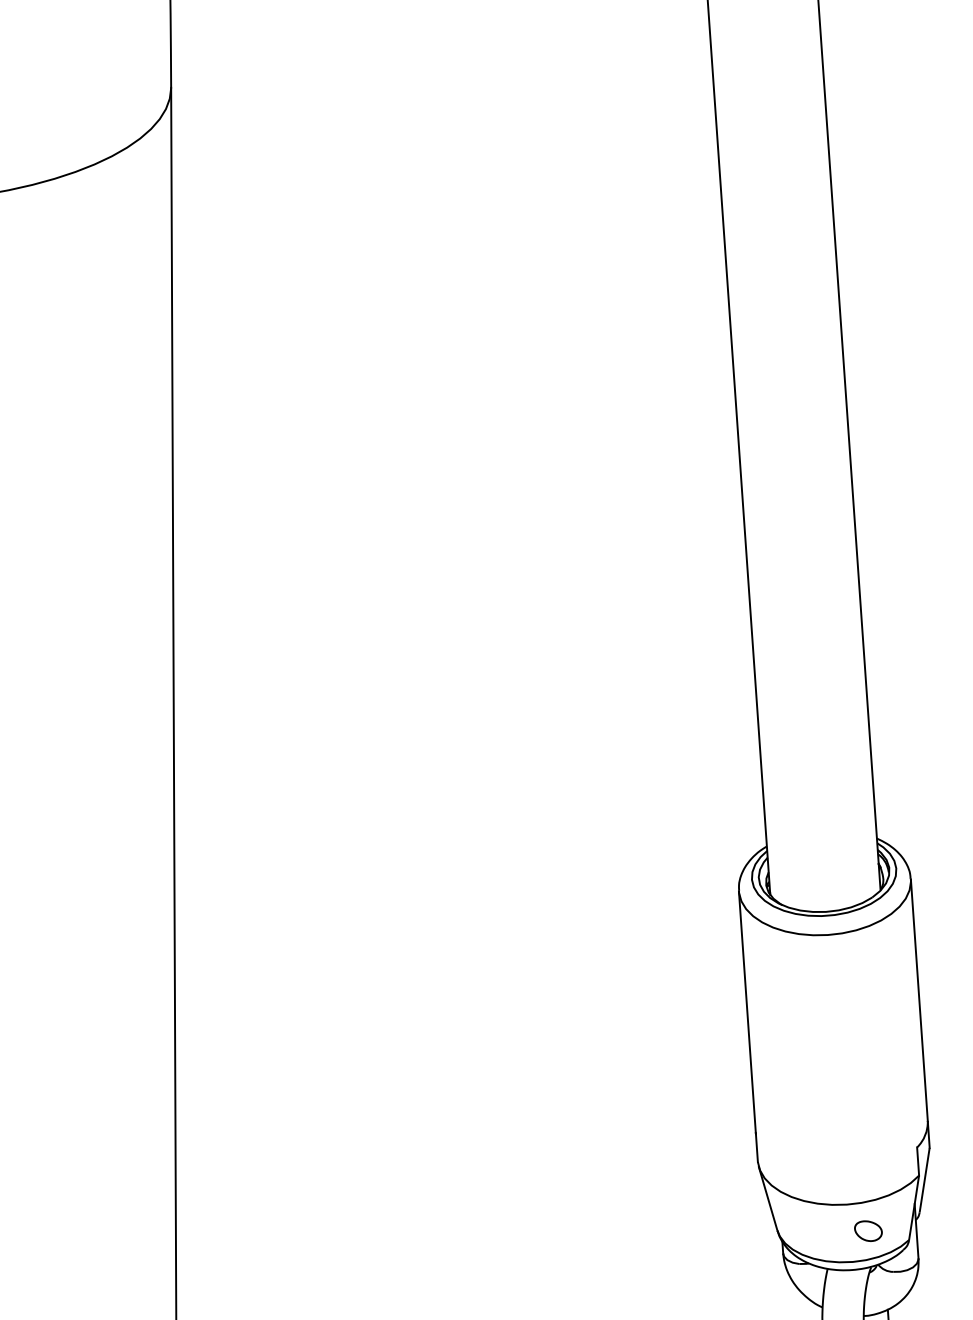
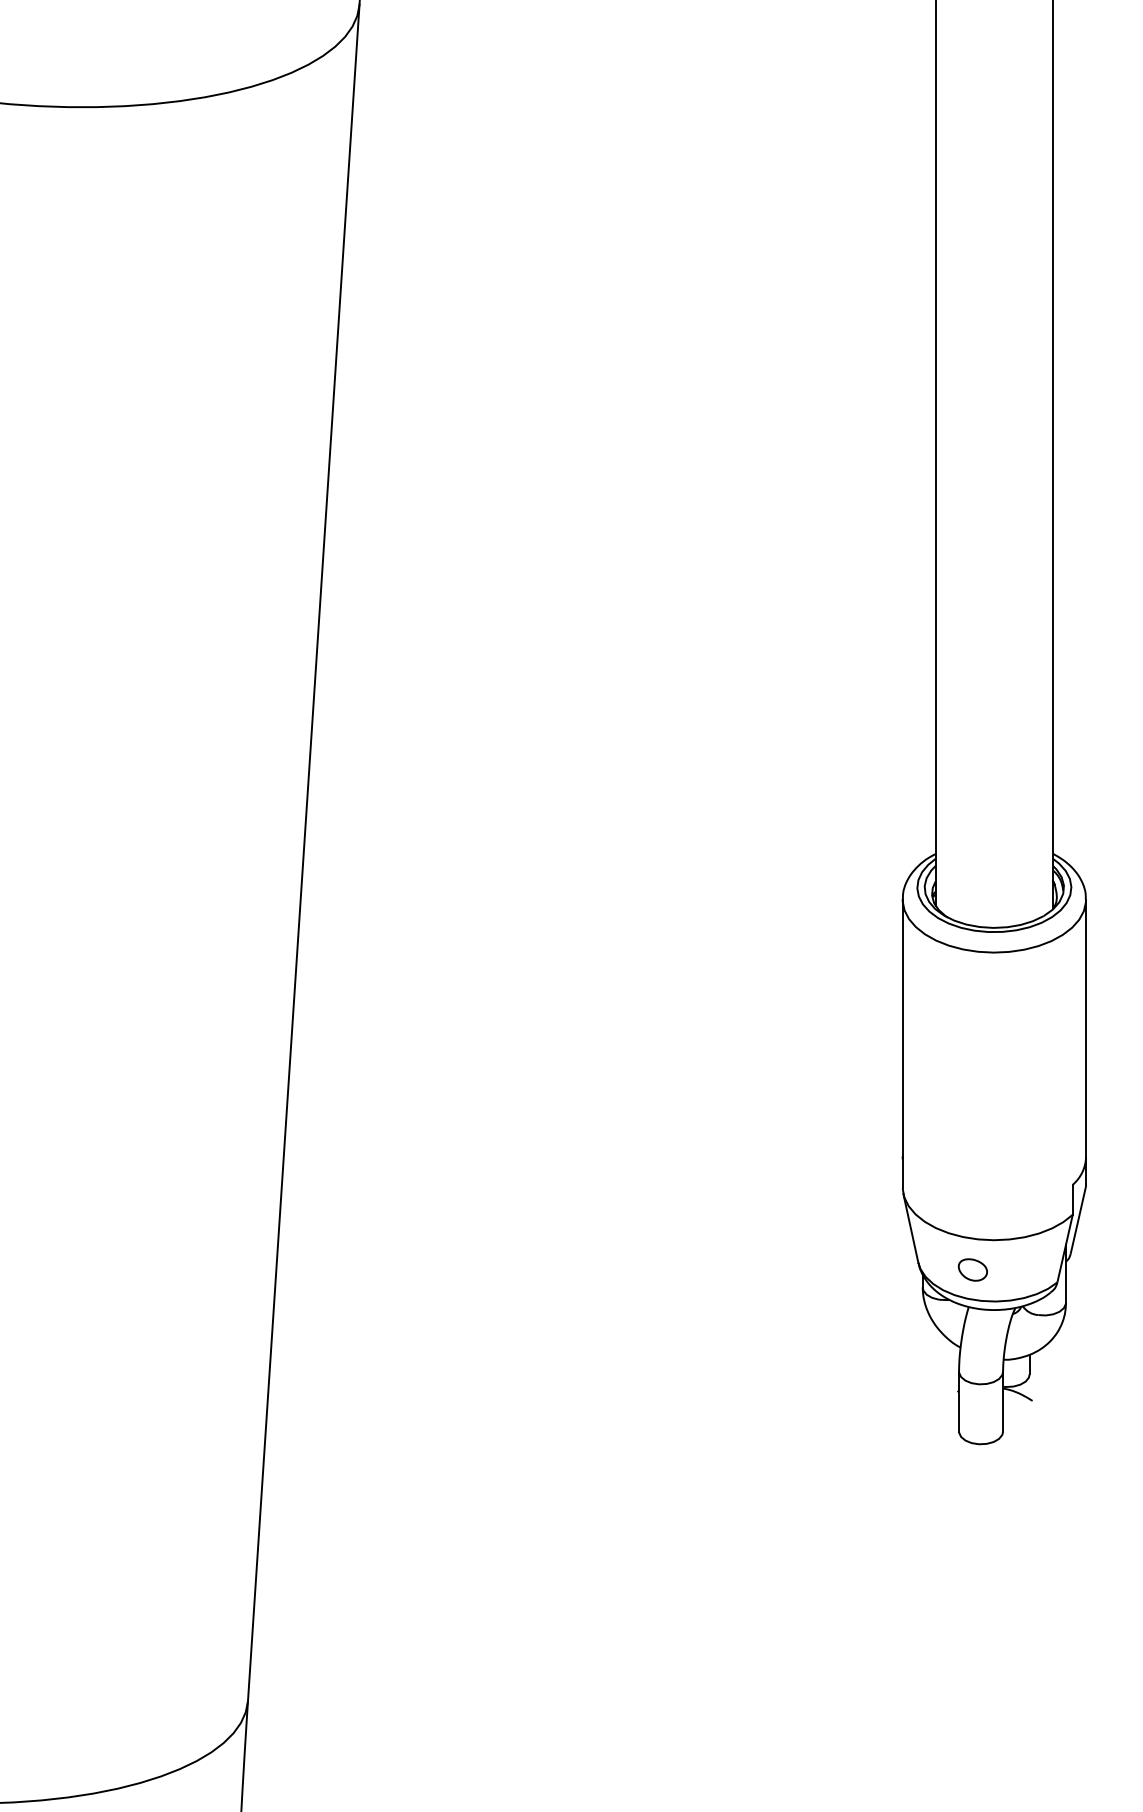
part: (868, 1230) -> (972, 1269), moved

